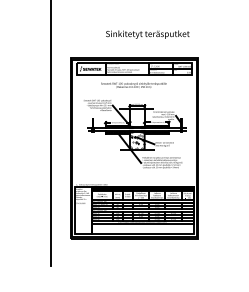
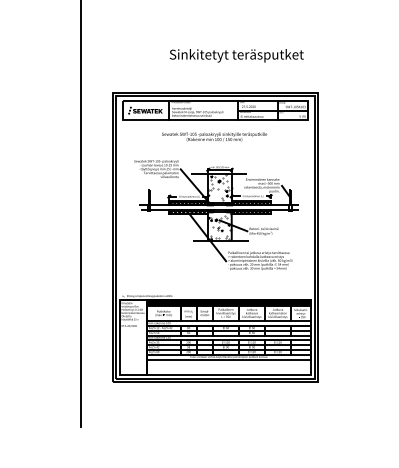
hatch: (137, 116) -> (220, 186), added

